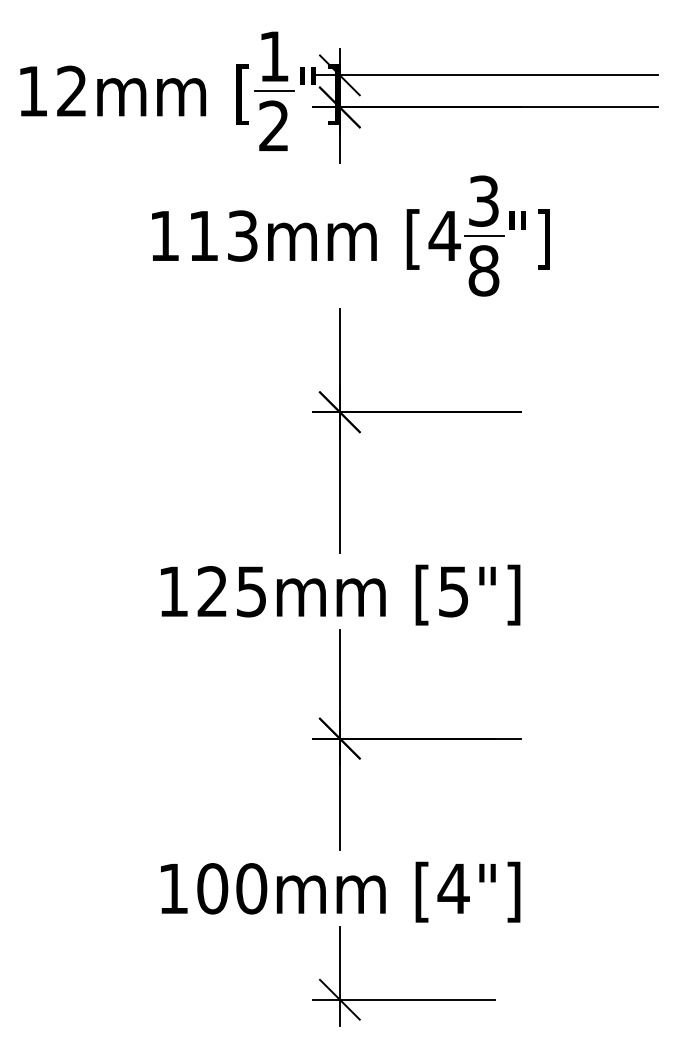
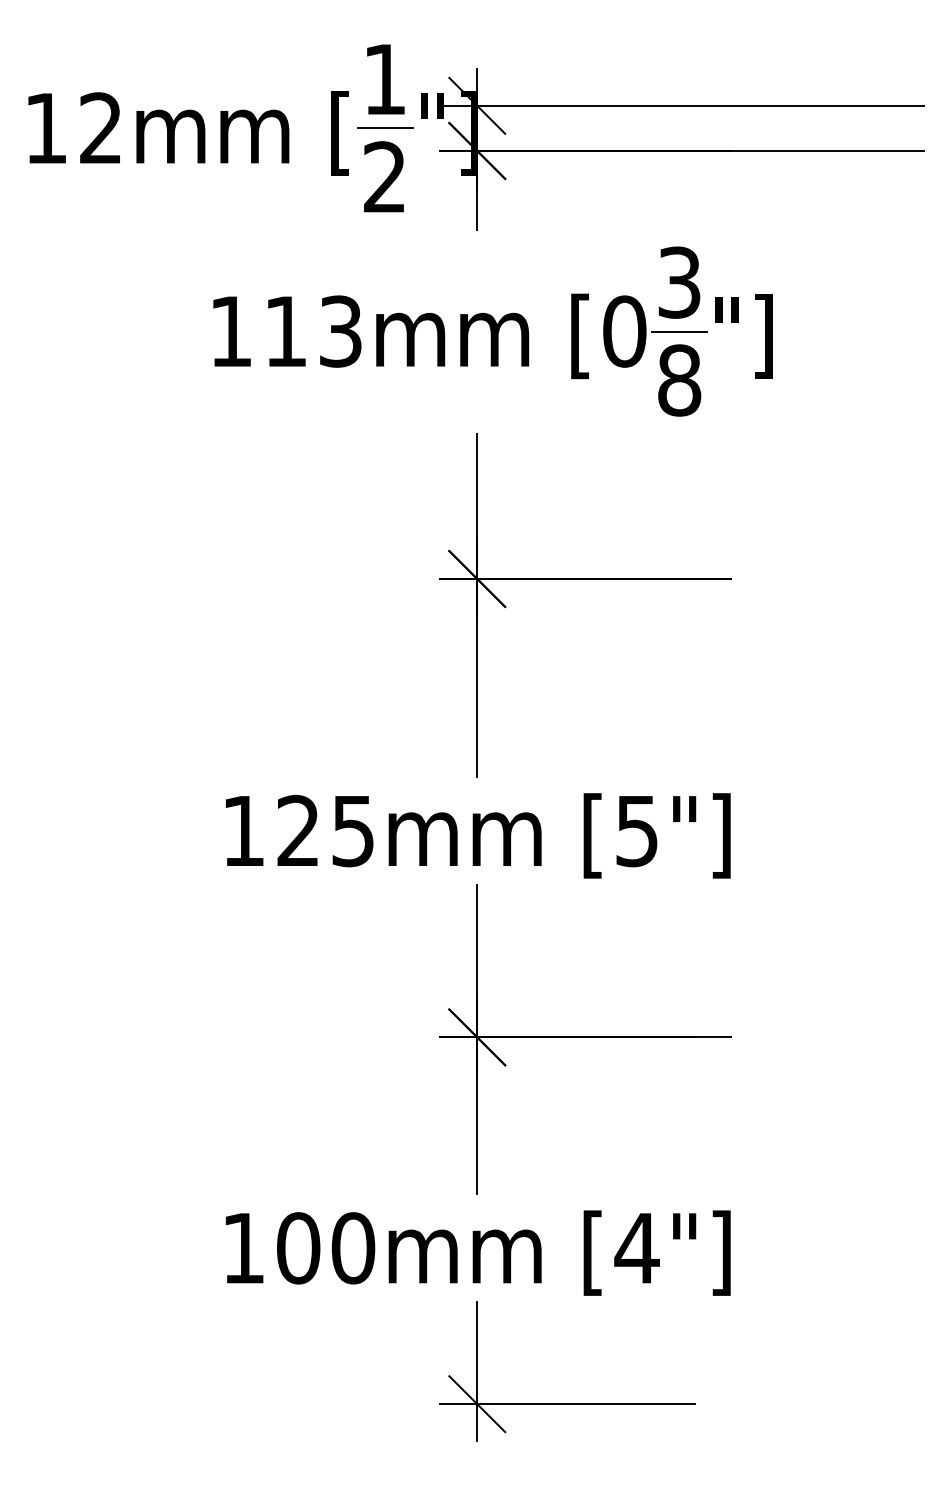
text: (444, 236) -> (624, 331), [4 -> [0

